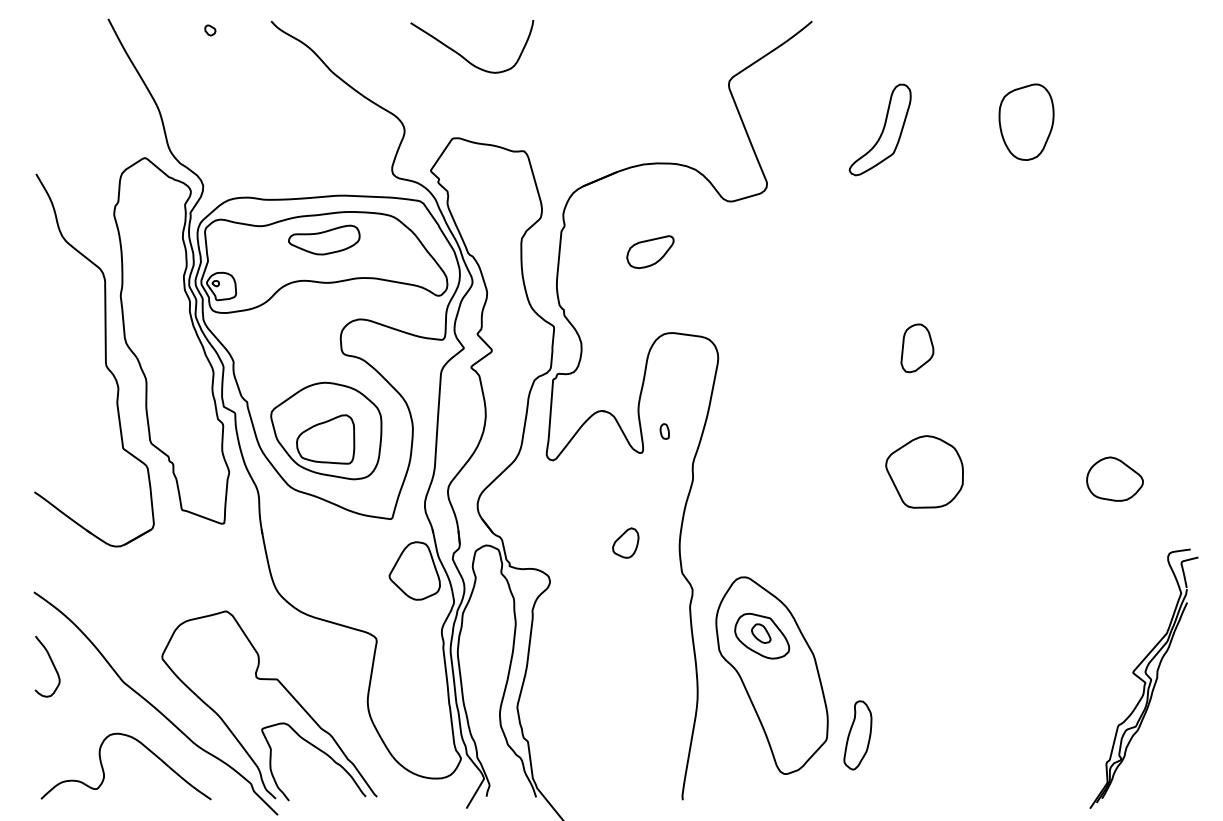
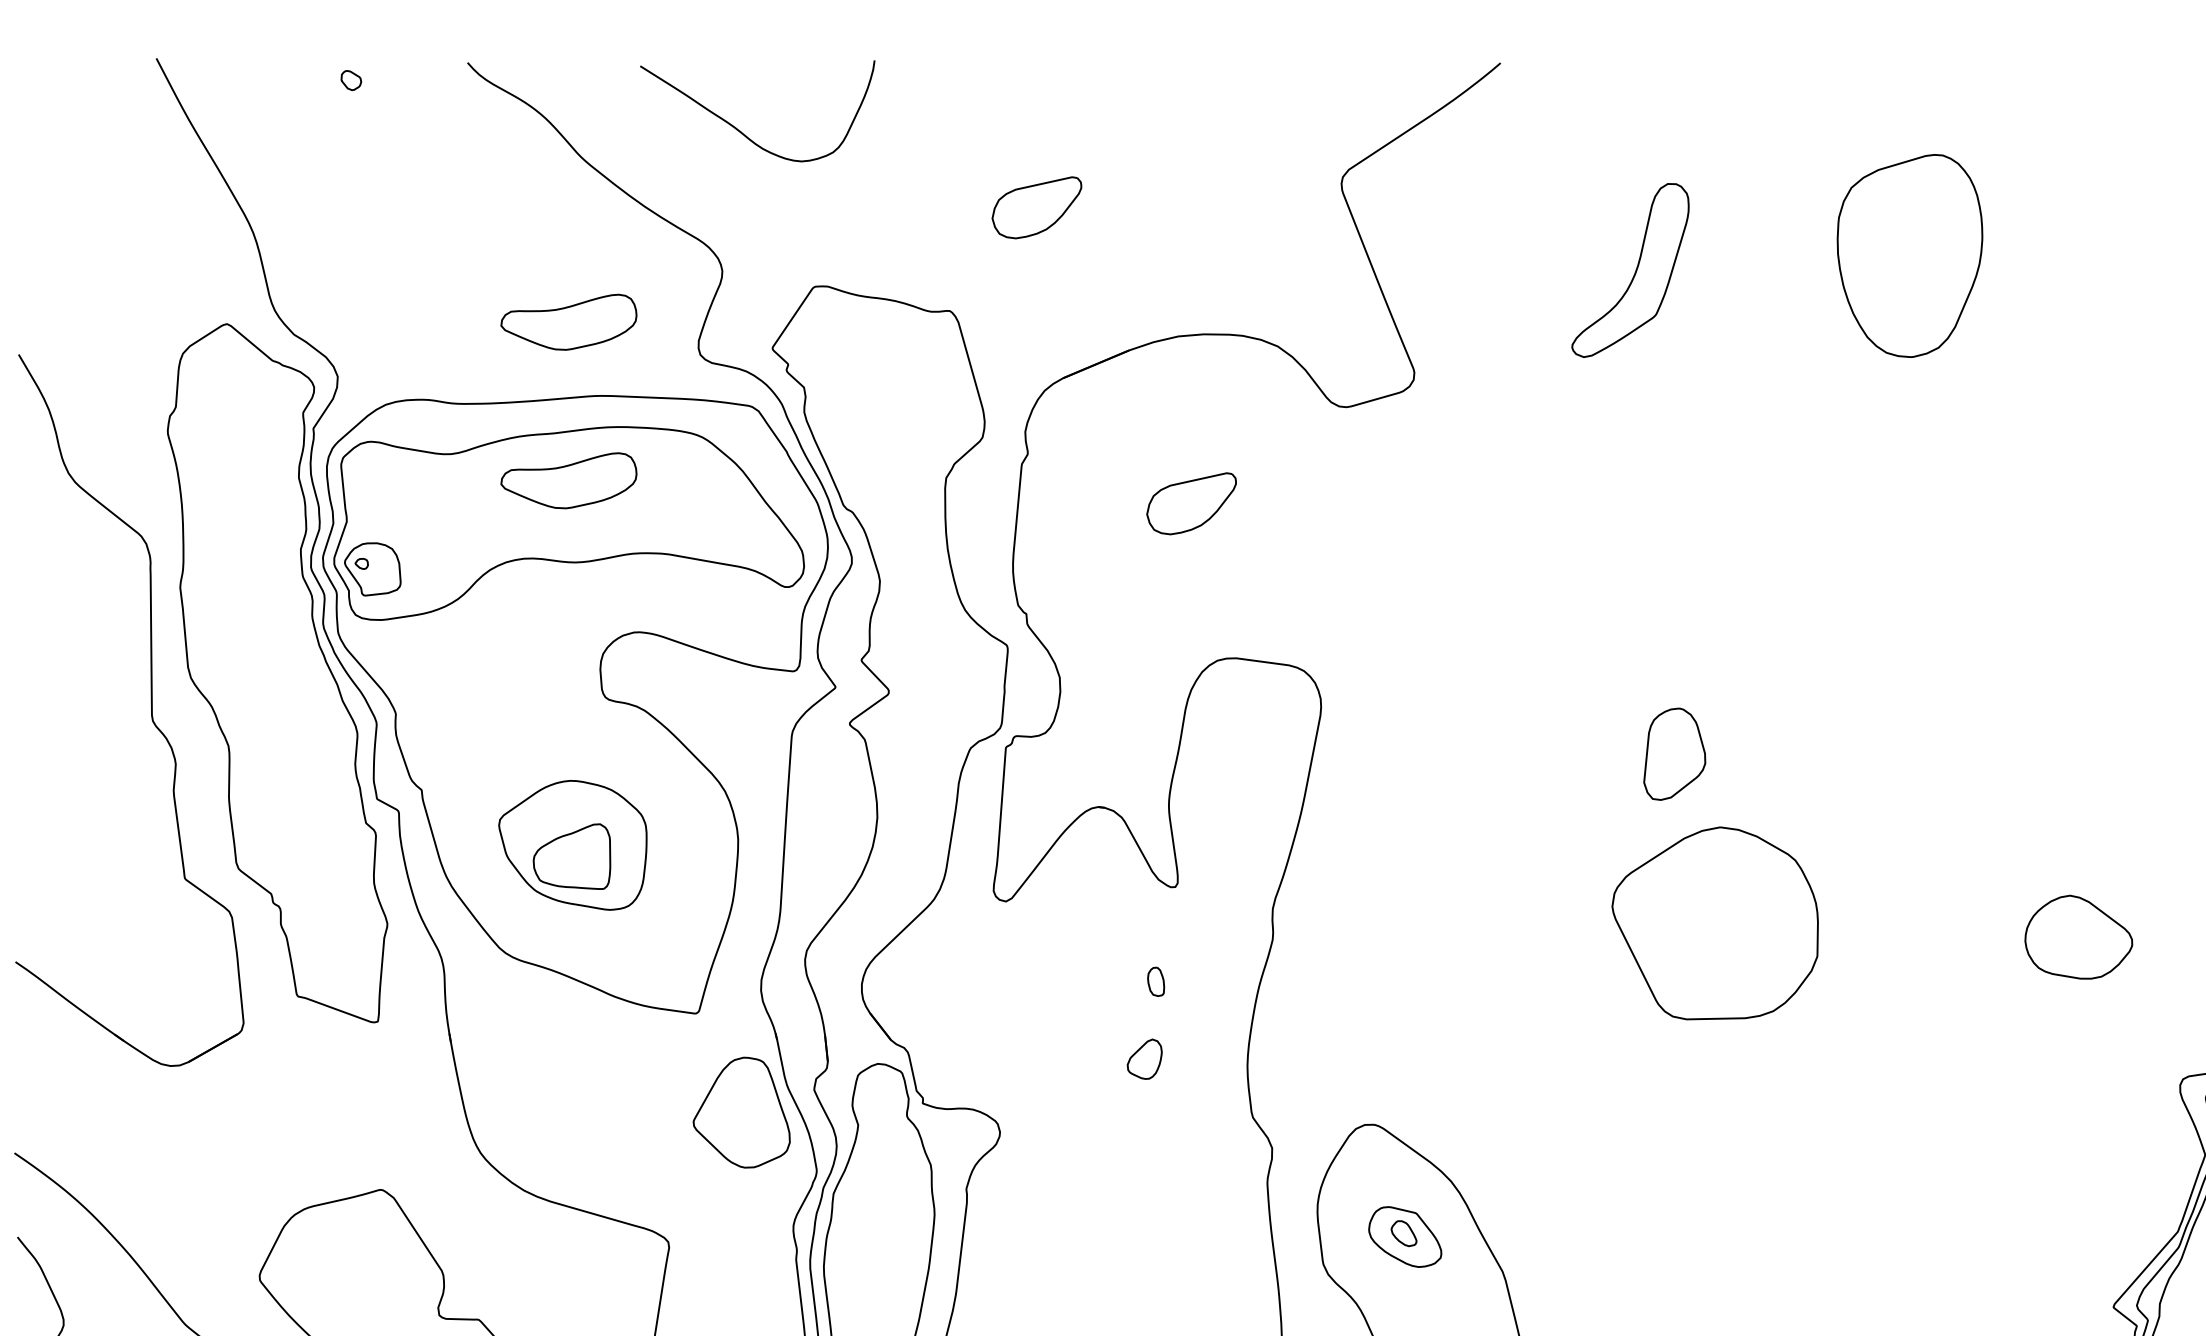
curve: (466, 58) -> (746, 134), moved
part: (569, 96) -> (1037, 206), added
part: (1026, 121) -> (1909, 254), size x1.4
part: (324, 156) -> (569, 321), added
part: (917, 348) -> (1674, 754), moved
part: (326, 430) -> (573, 844), size x0.7
part: (664, 431) -> (1155, 981), moved
part: (924, 471) -> (1715, 922), size x1.4
part: (625, 542) -> (1144, 1058), size x0.7
part: (762, 635) -> (1405, 1235), size x0.7

